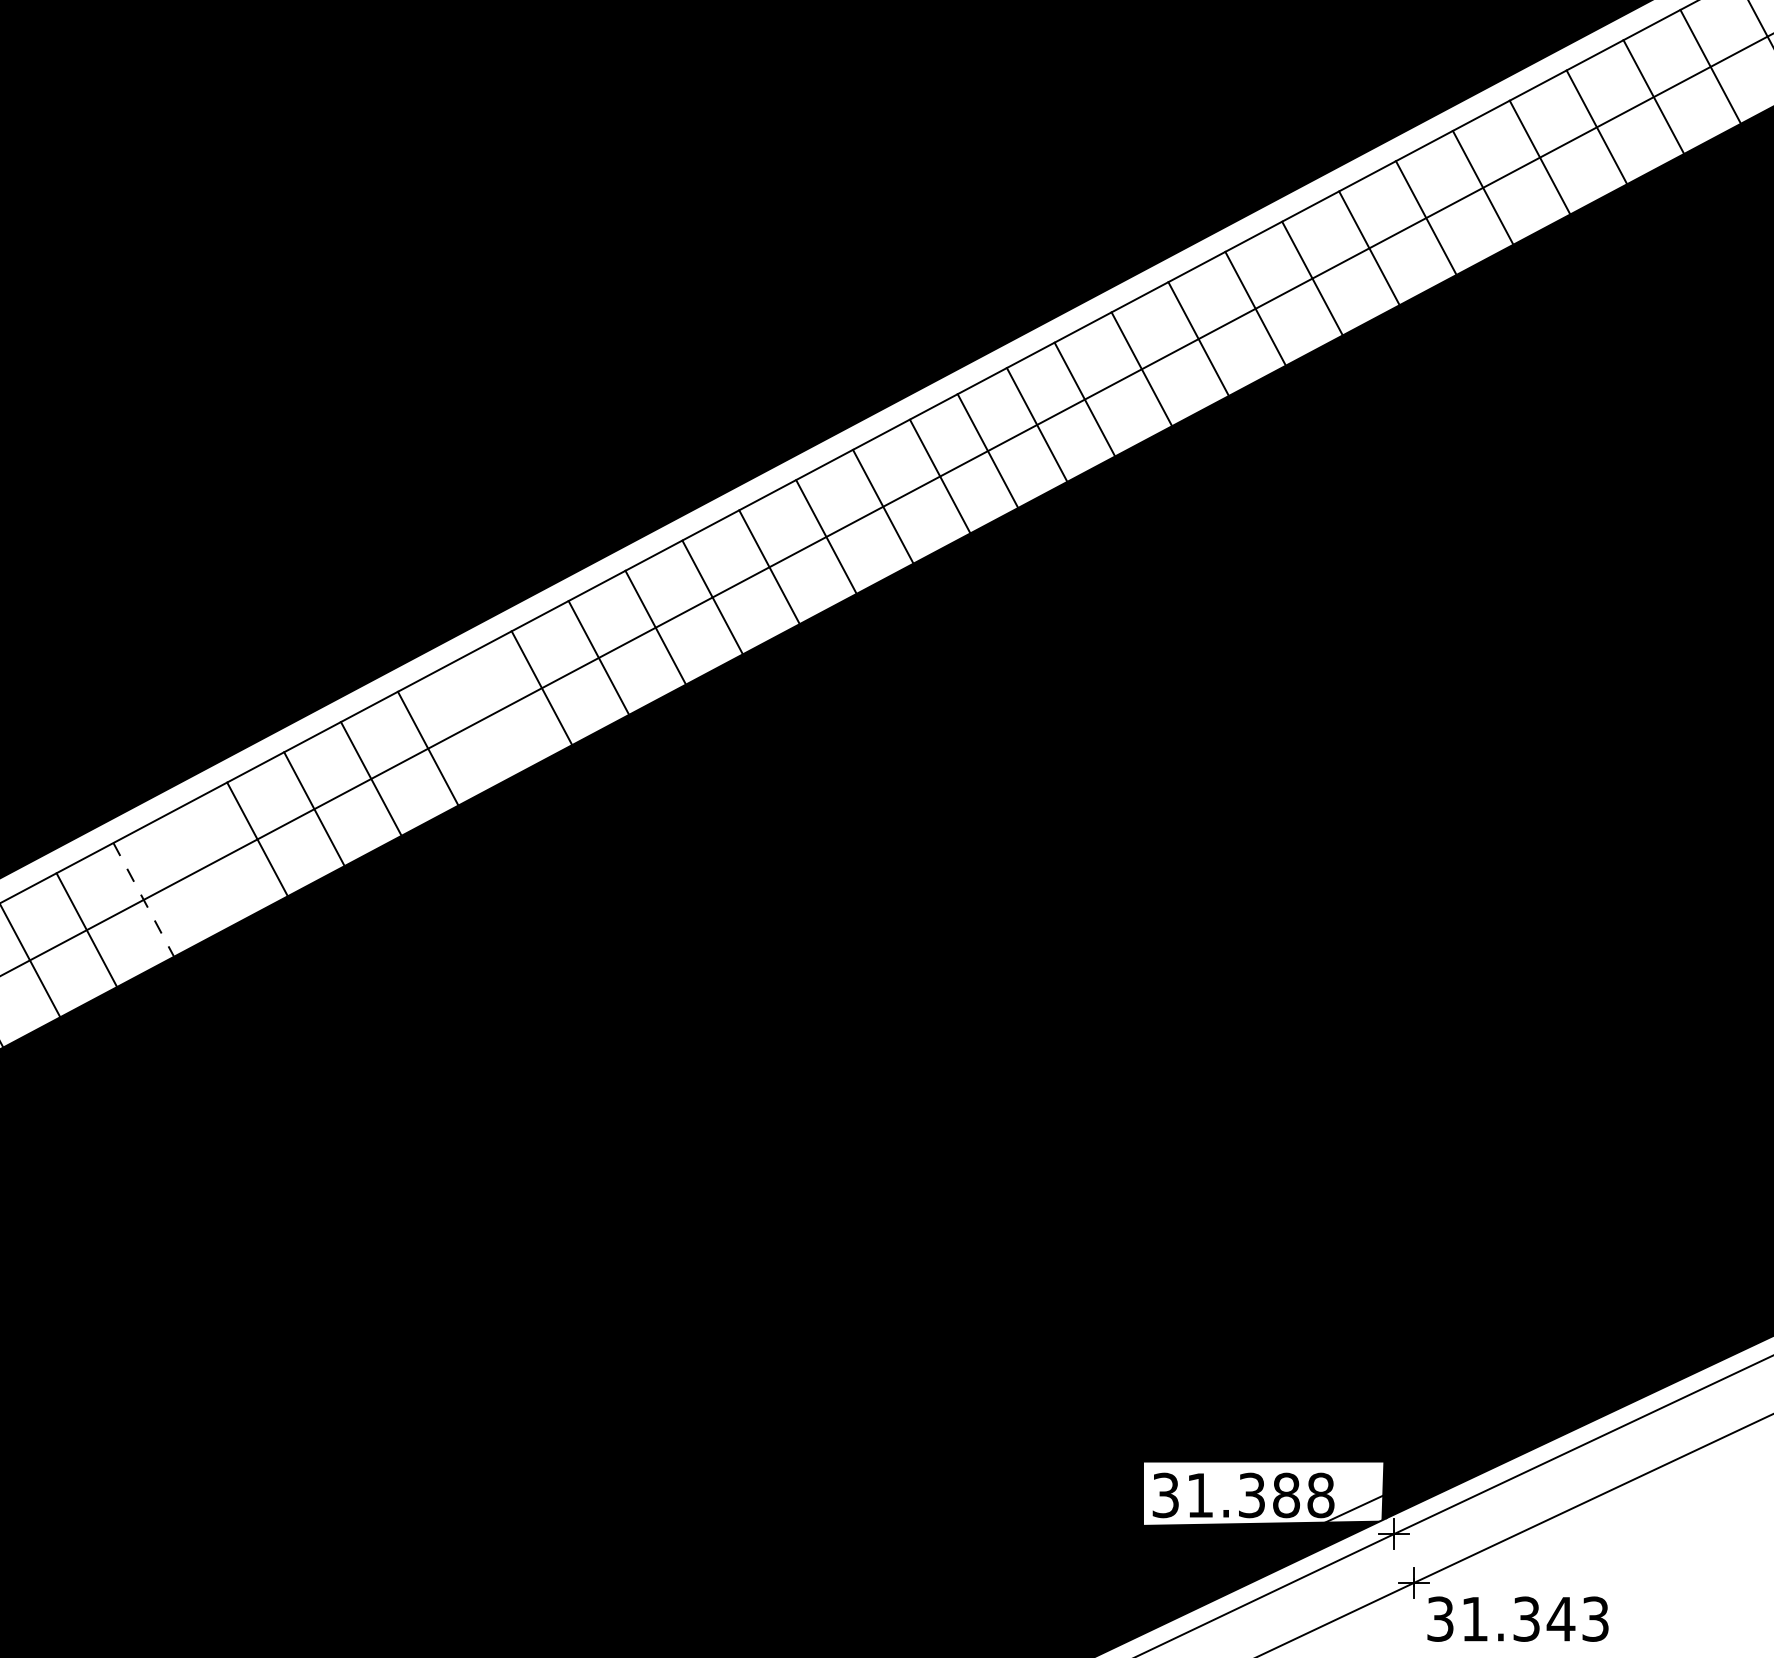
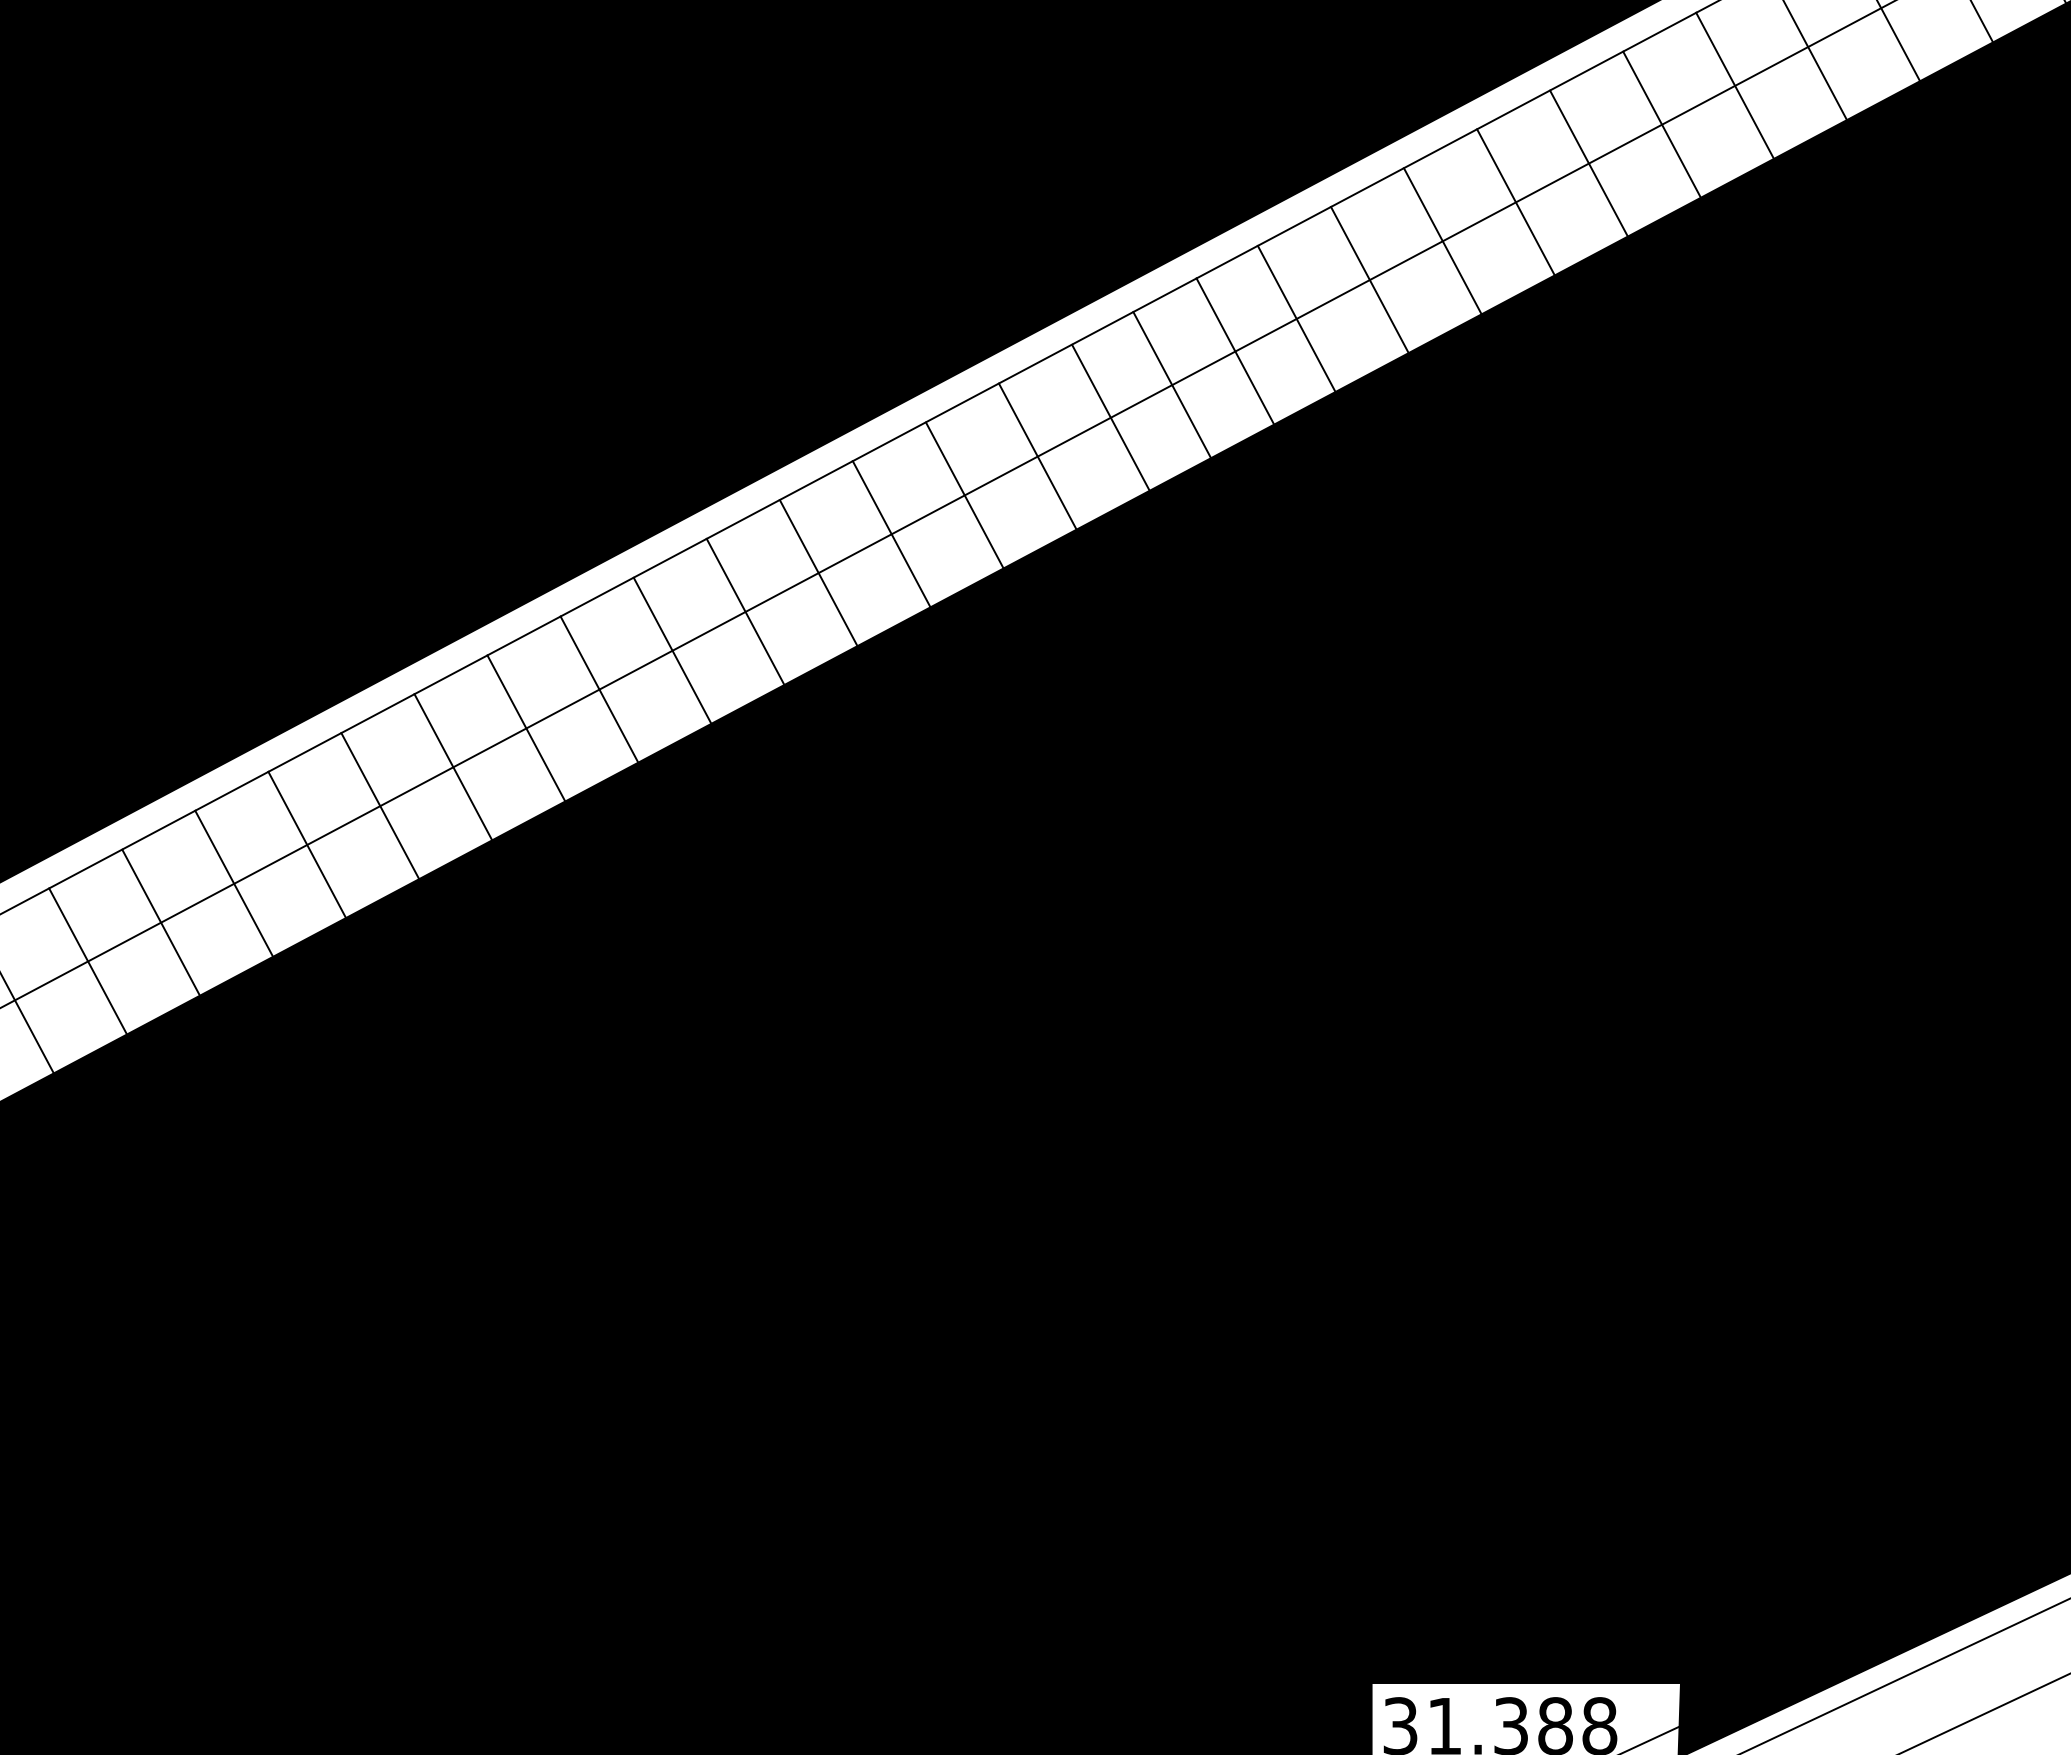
line: (484, 718) -> (525, 728), added
line: (200, 869) -> (160, 922), added
line: (143, 900) -> (87, 962), dashed -> solid

